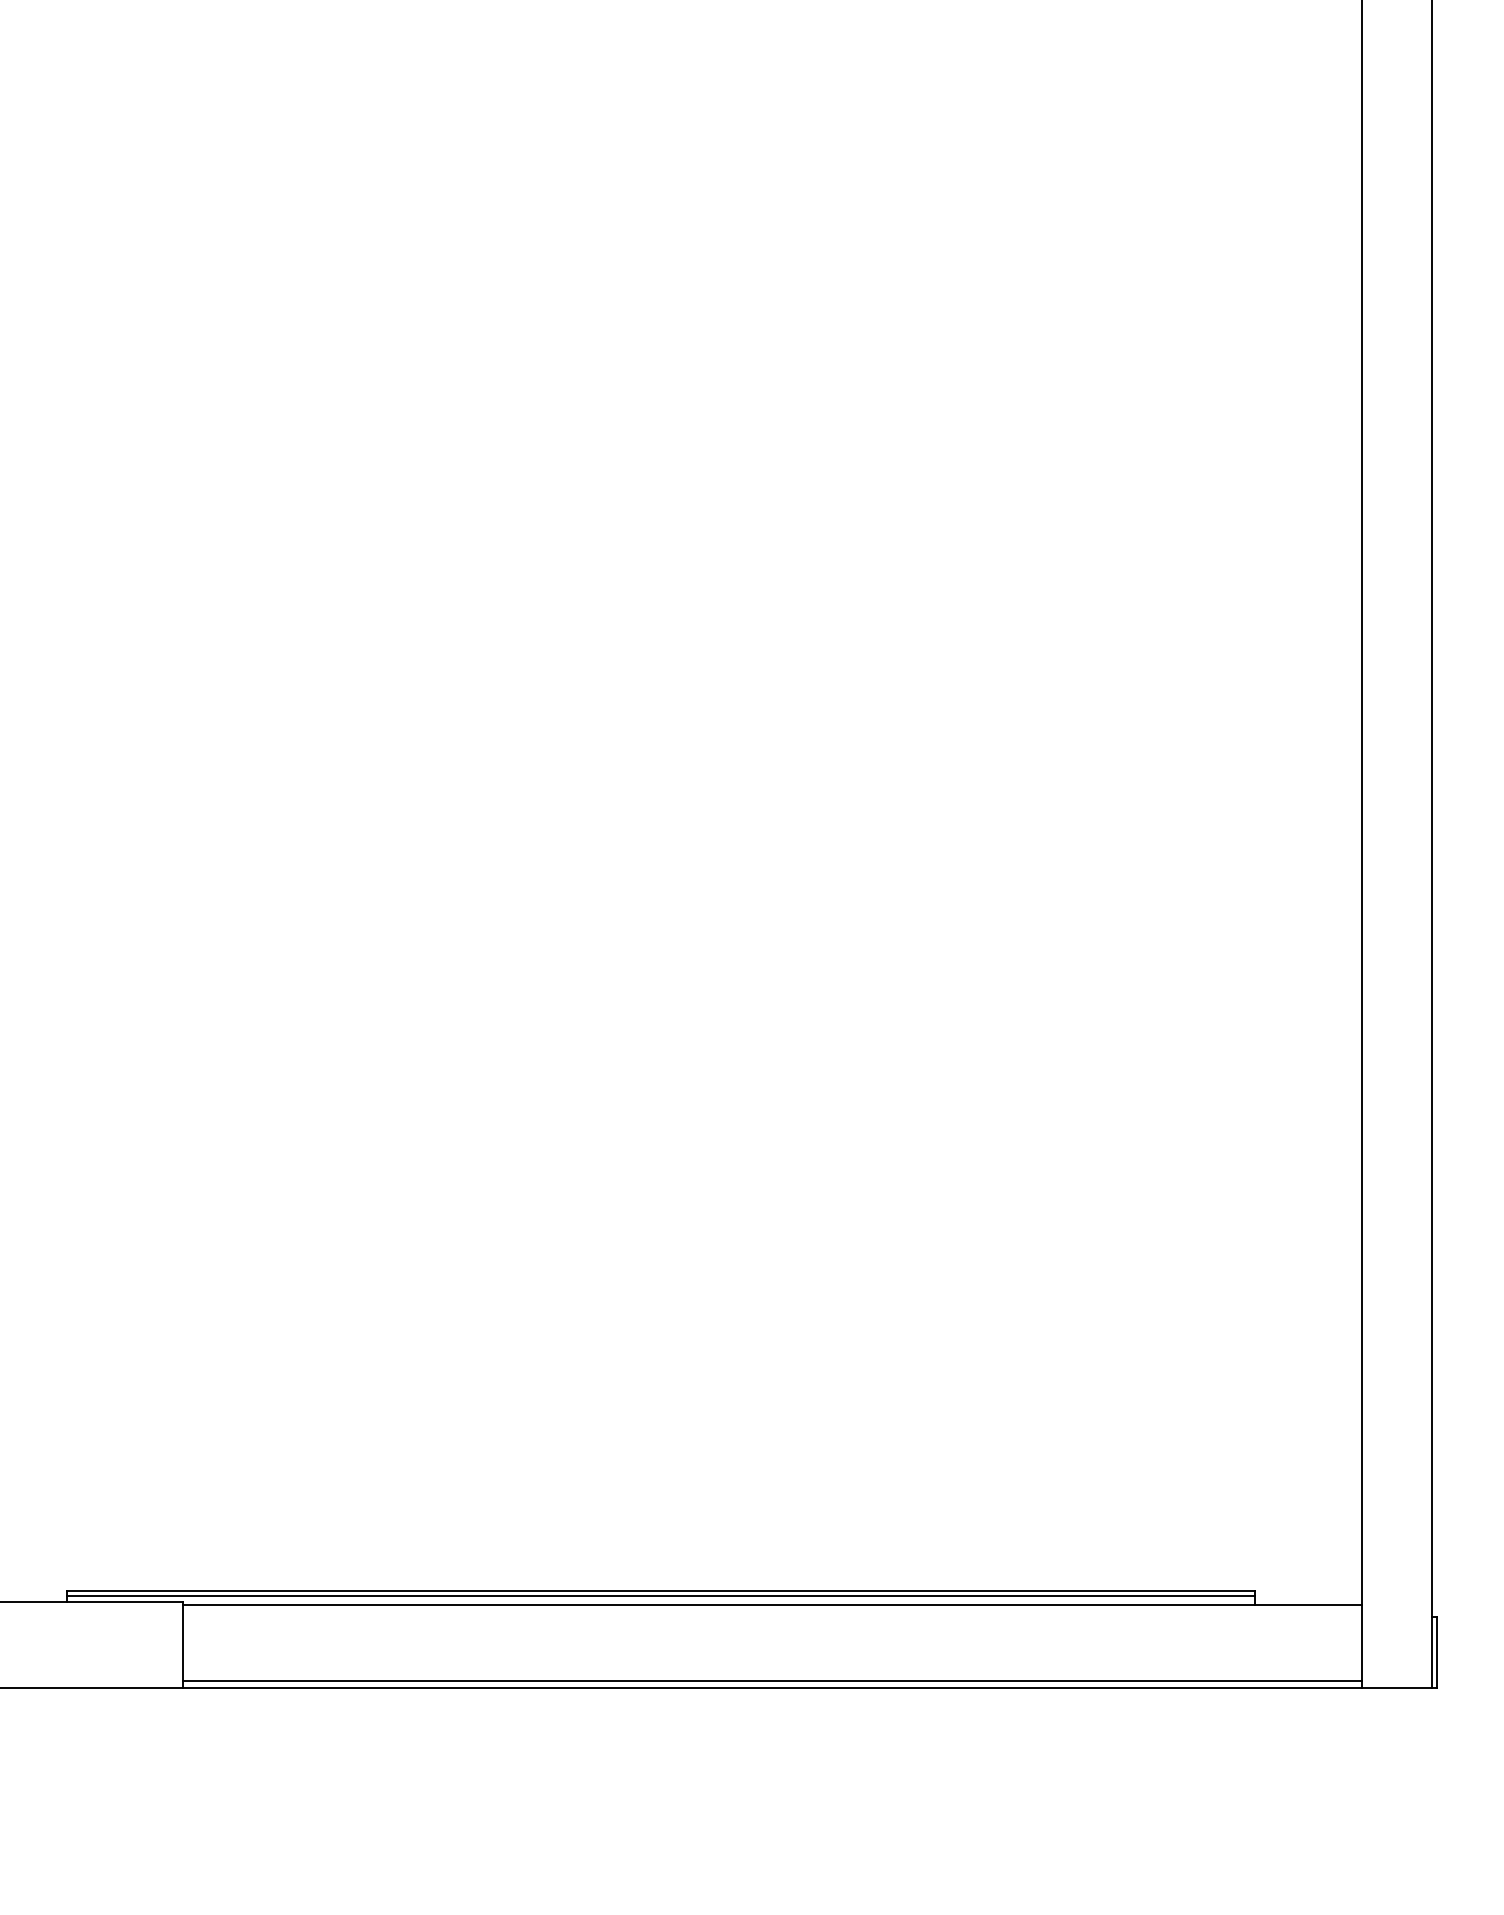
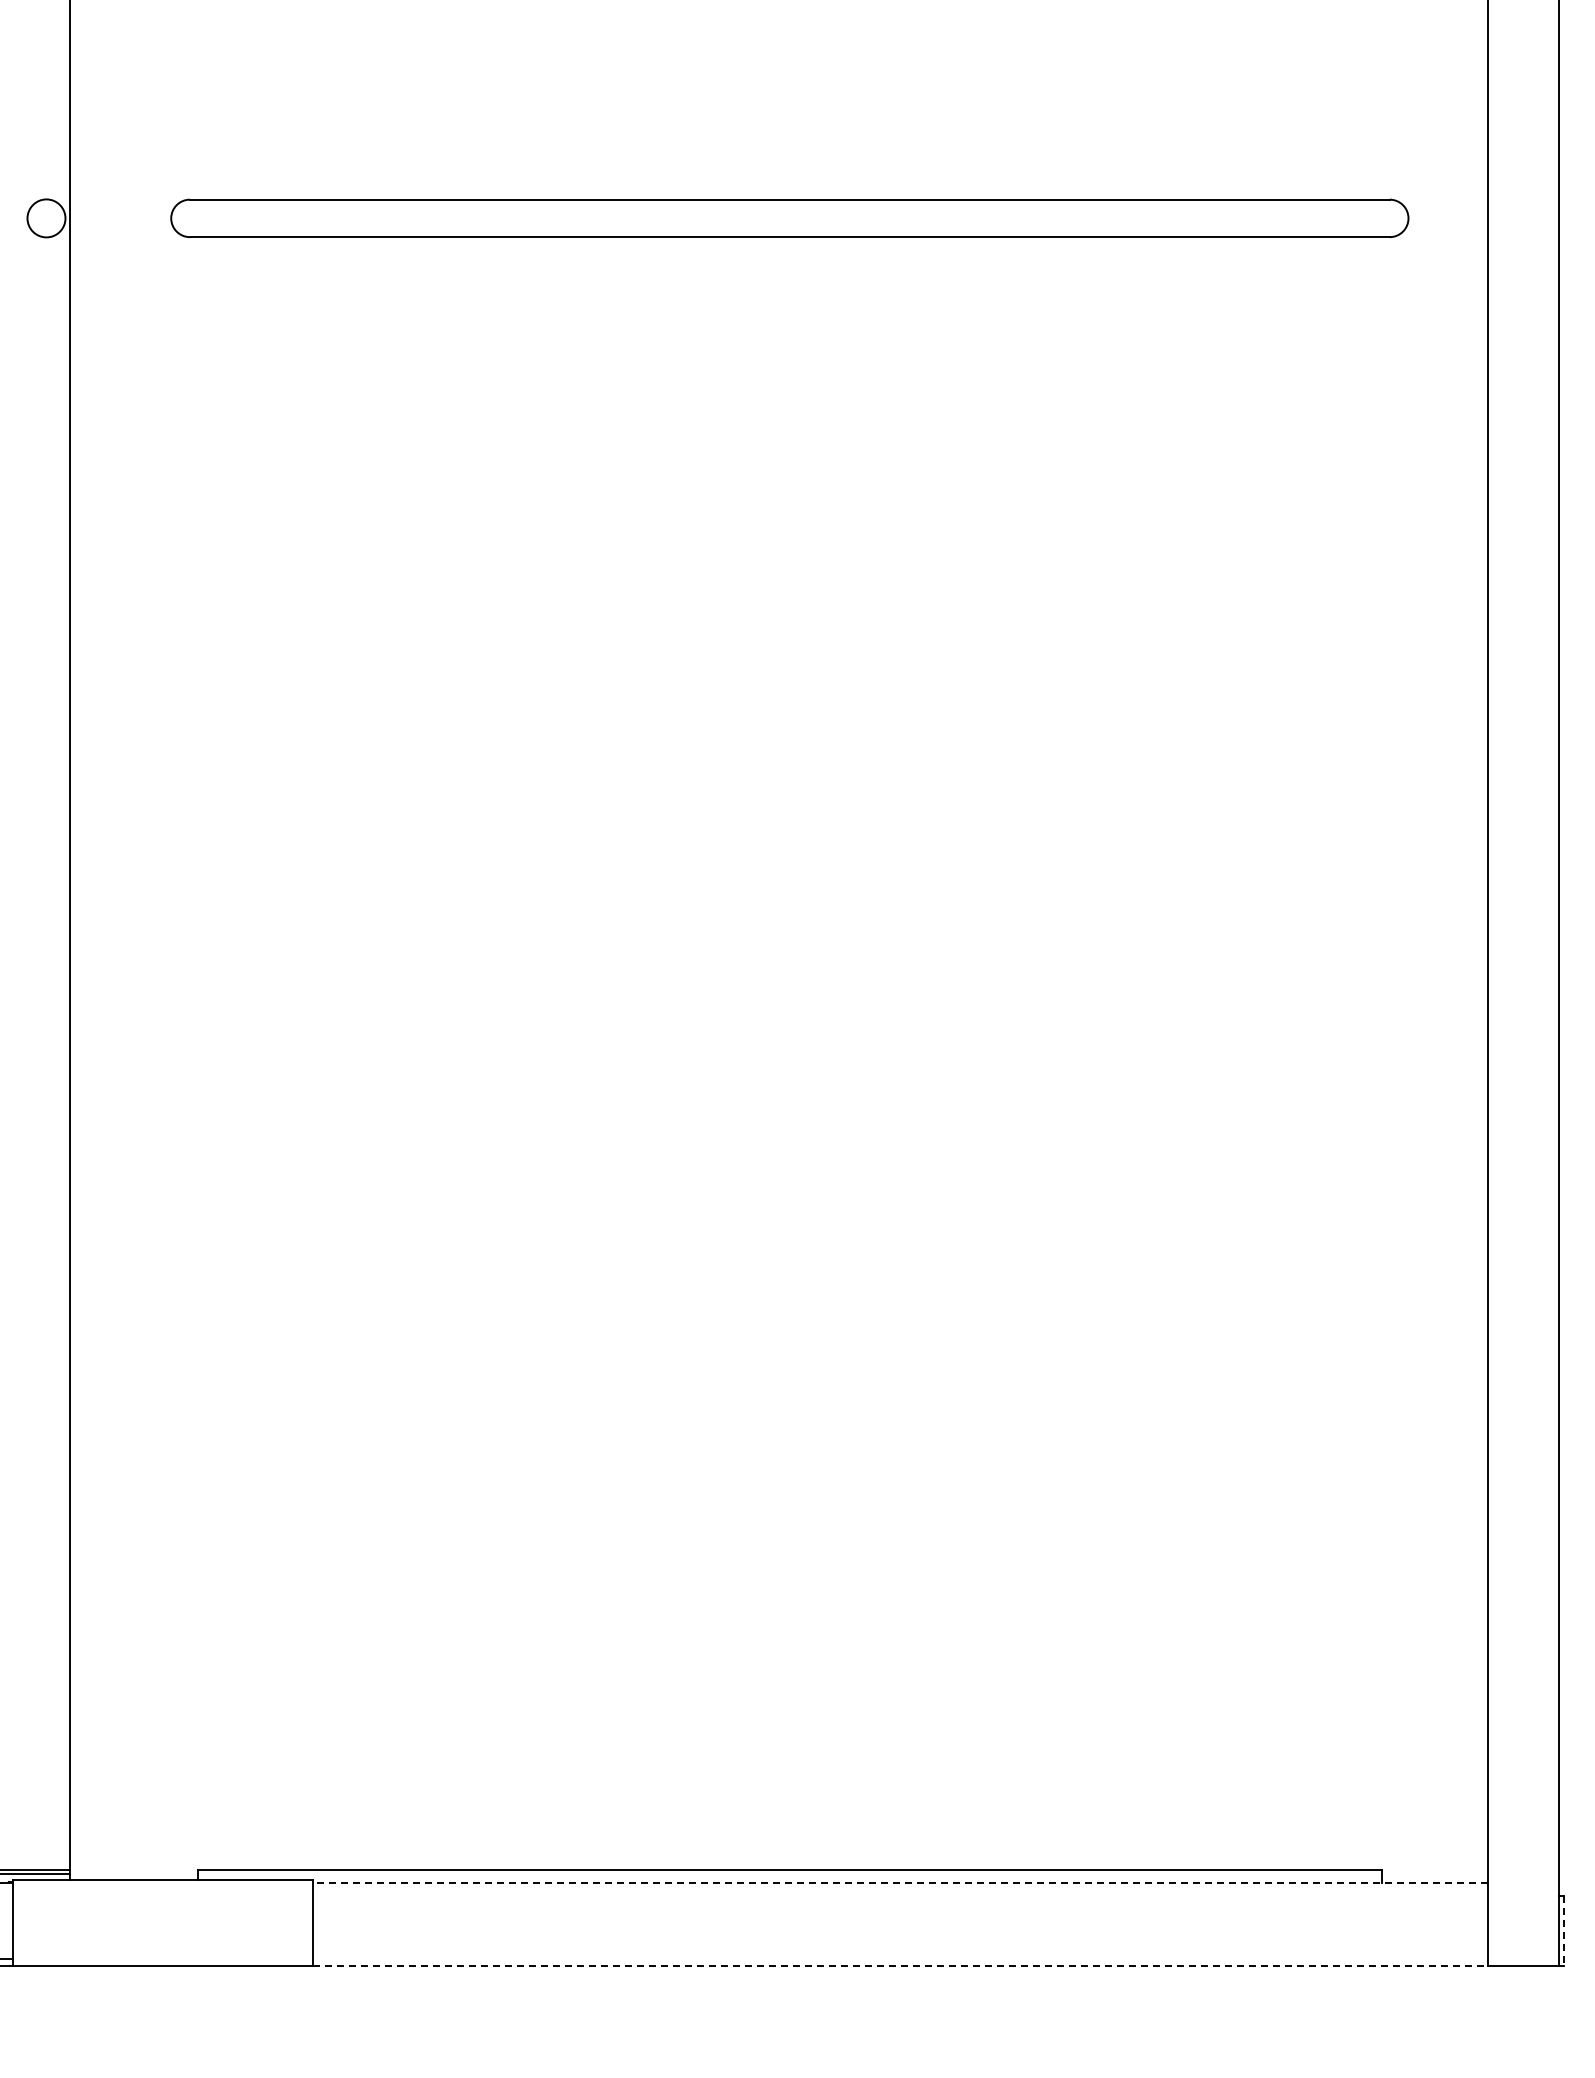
line: (660, 1596) -> (789, 1874), removed
line: (771, 1605) -> (900, 1883), solid -> dashed
line: (1437, 1652) -> (1563, 1930), solid -> dashed
line: (771, 1681) -> (900, 1959), removed
line: (771, 1687) -> (900, 1965), solid -> dashed

